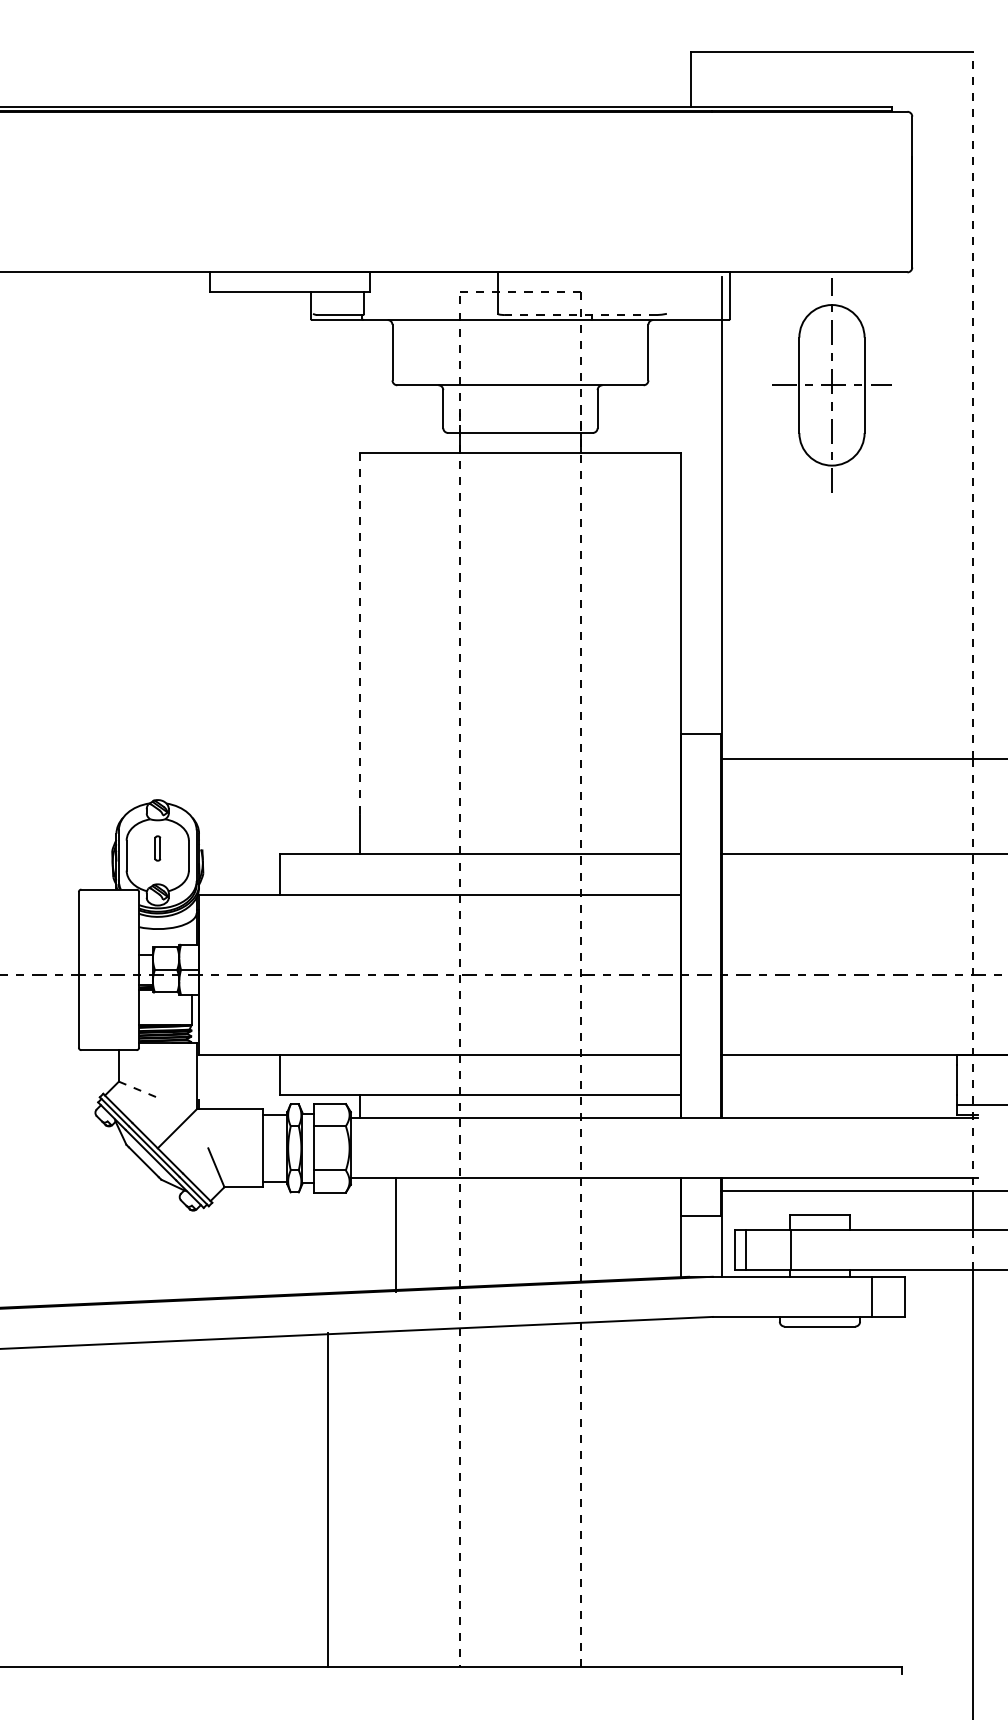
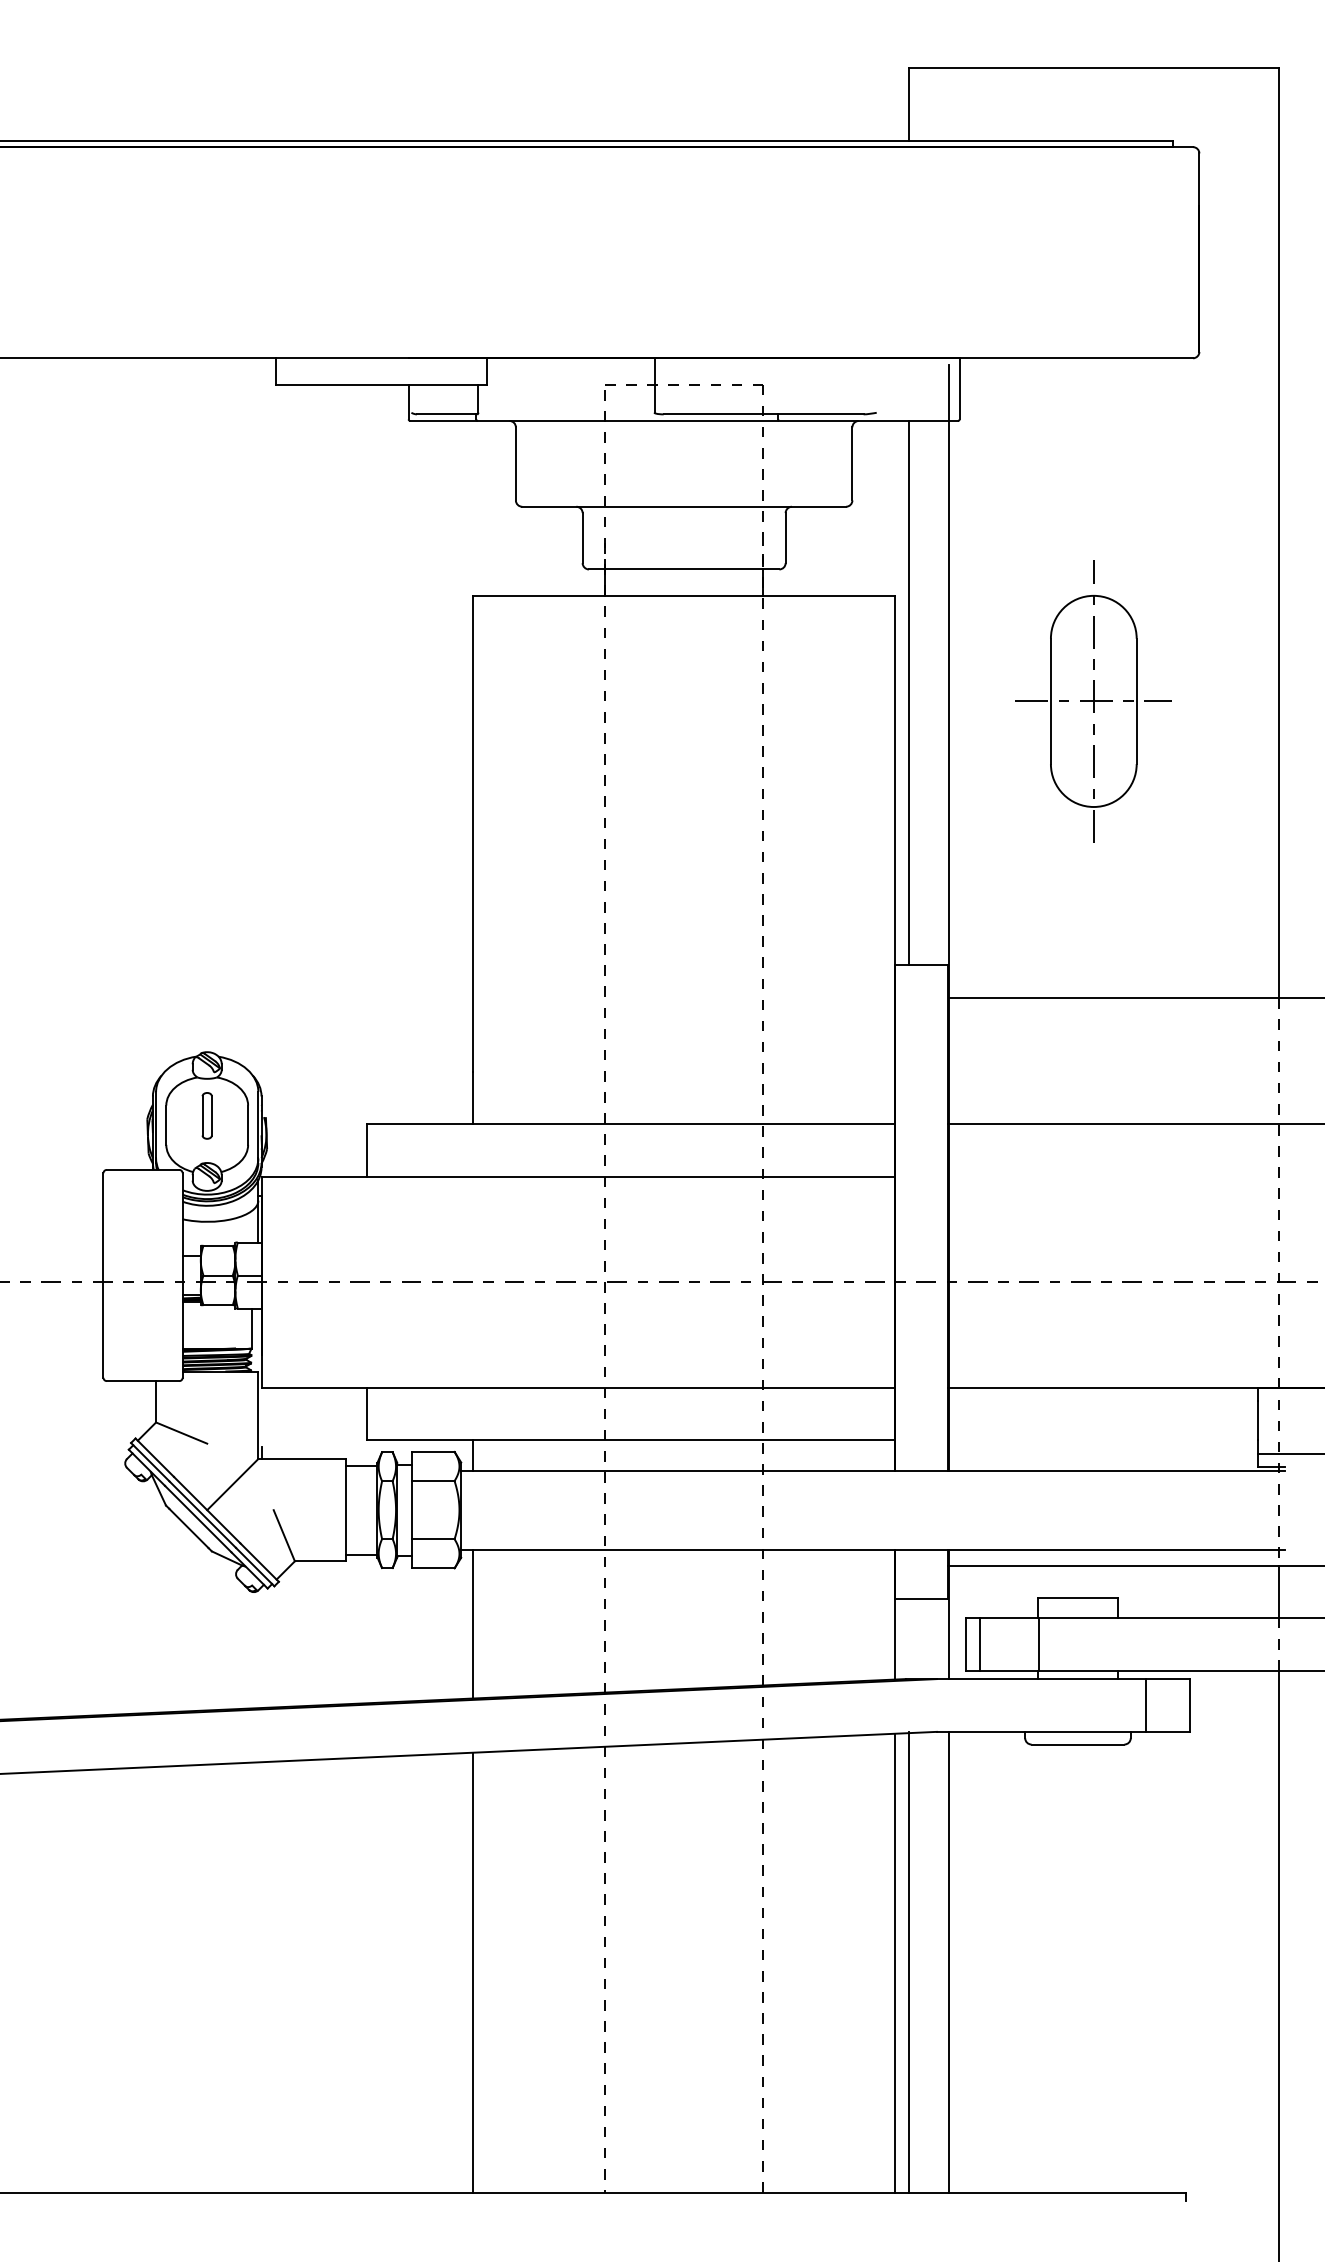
line: (580, 315) -> (763, 414), dashed -> solid
part: (831, 385) -> (1093, 701), moved
line: (972, 405) -> (1278, 533), dashed -> solid
line: (691, 527) -> (909, 693), added
line: (359, 634) -> (472, 834), dashed -> solid
part: (157, 848) -> (206, 1115), size x1.43
line: (138, 1089) -> (181, 1432), dashed -> solid
line: (395, 1234) -> (472, 1623), moved
line: (691, 1491) -> (909, 1961), added
line: (721, 1491) -> (948, 1961), added
line: (681, 1492) -> (895, 1962), added
line: (327, 1499) -> (472, 1971), moved

